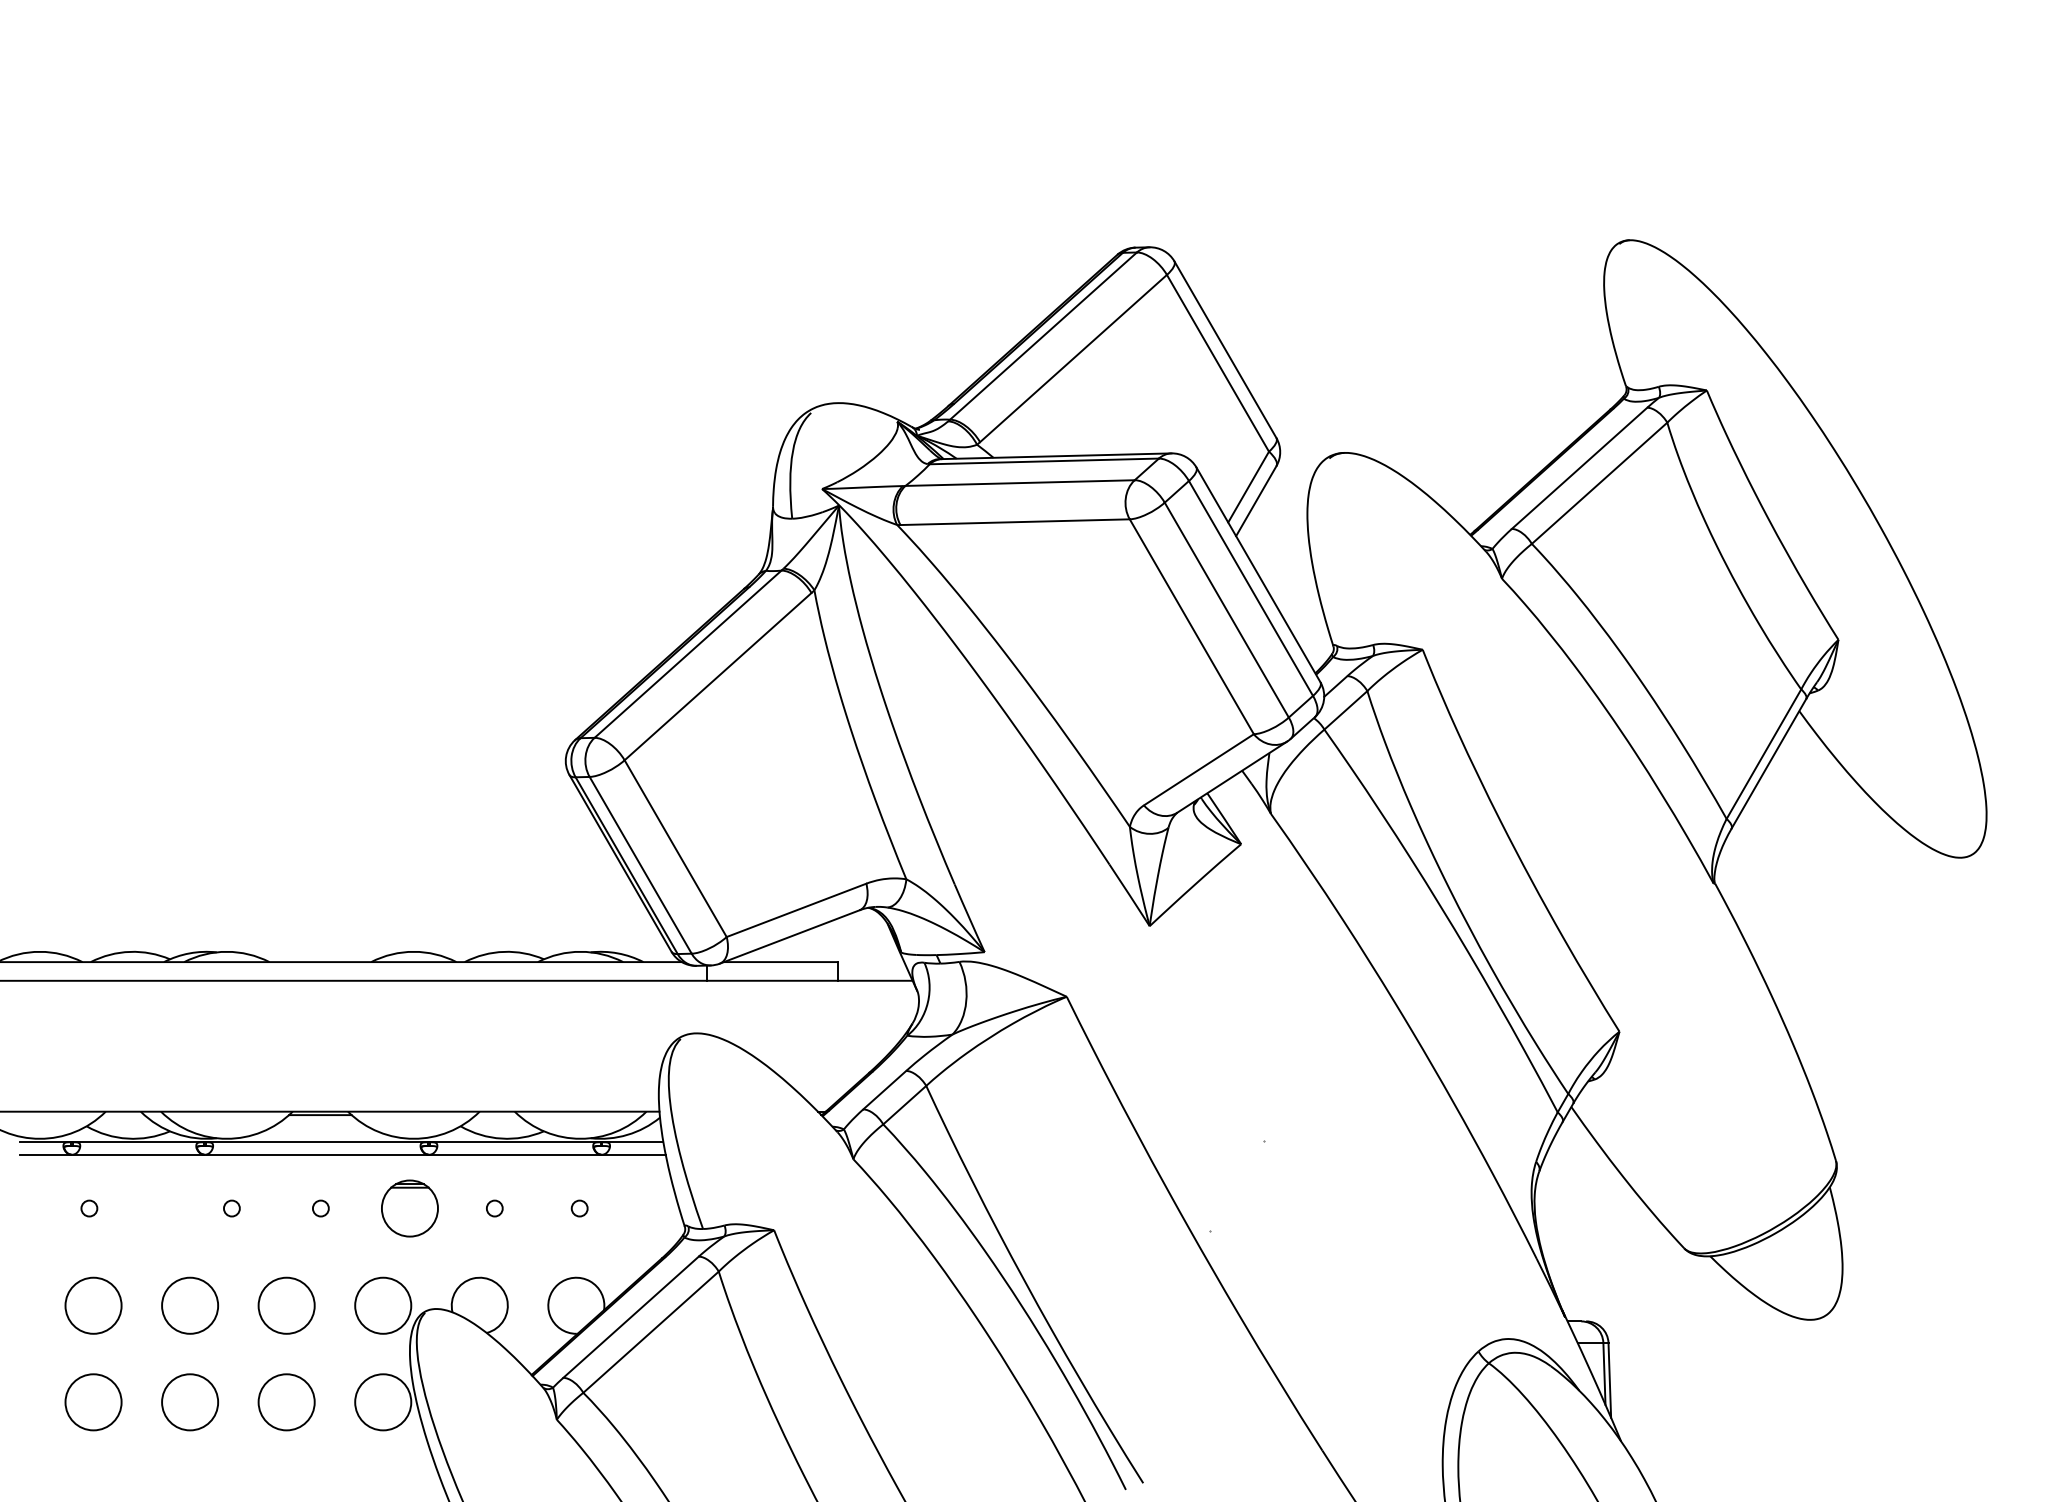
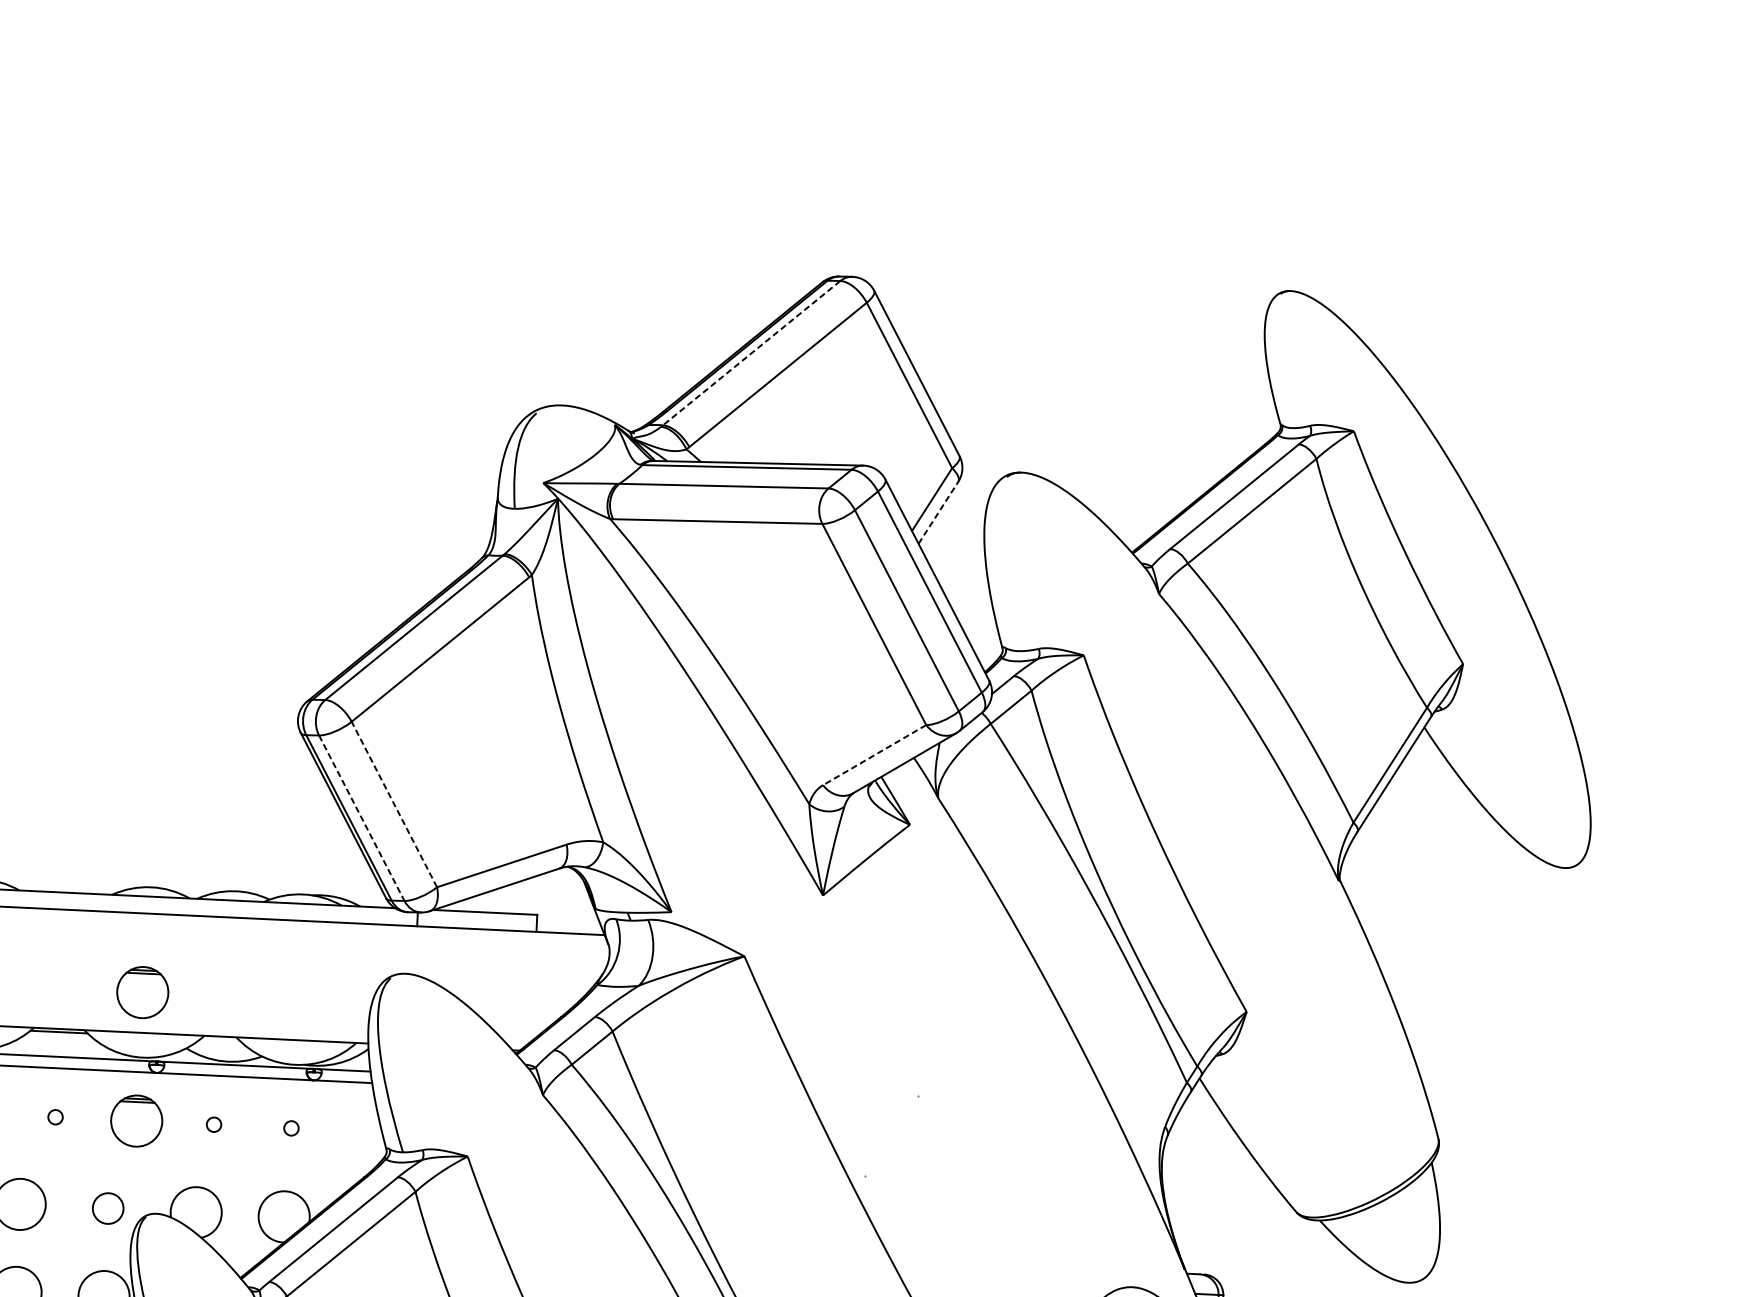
line: (1043, 336) -> (751, 353), solid -> dashed
line: (1256, 500) -> (938, 512), solid -> dashed
line: (1198, 770) -> (874, 755), solid -> dashed
line: (675, 848) -> (394, 804), solid -> dashed
line: (640, 865) -> (361, 818), solid -> dashed
part: (409, 1067) -> (142, 992), added
circle: (383, 1305) -> (108, 1208), size x0.6

